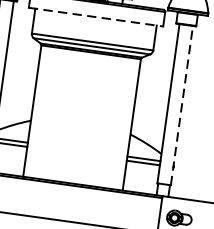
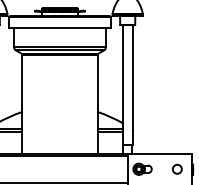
line: (95, 17) -> (59, 28), dashed -> solid
line: (181, 104) -> (132, 84), dashed -> solid

